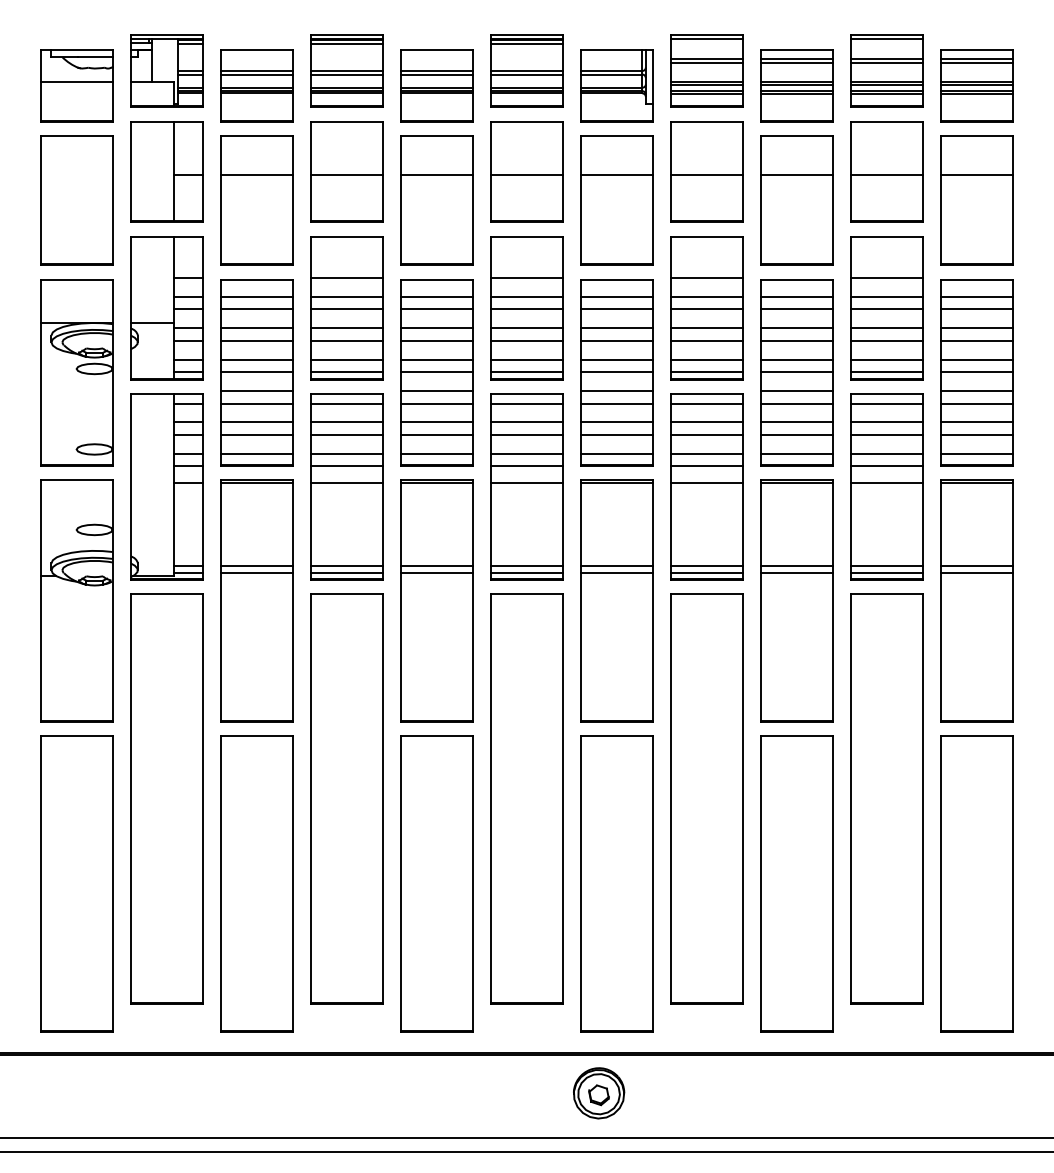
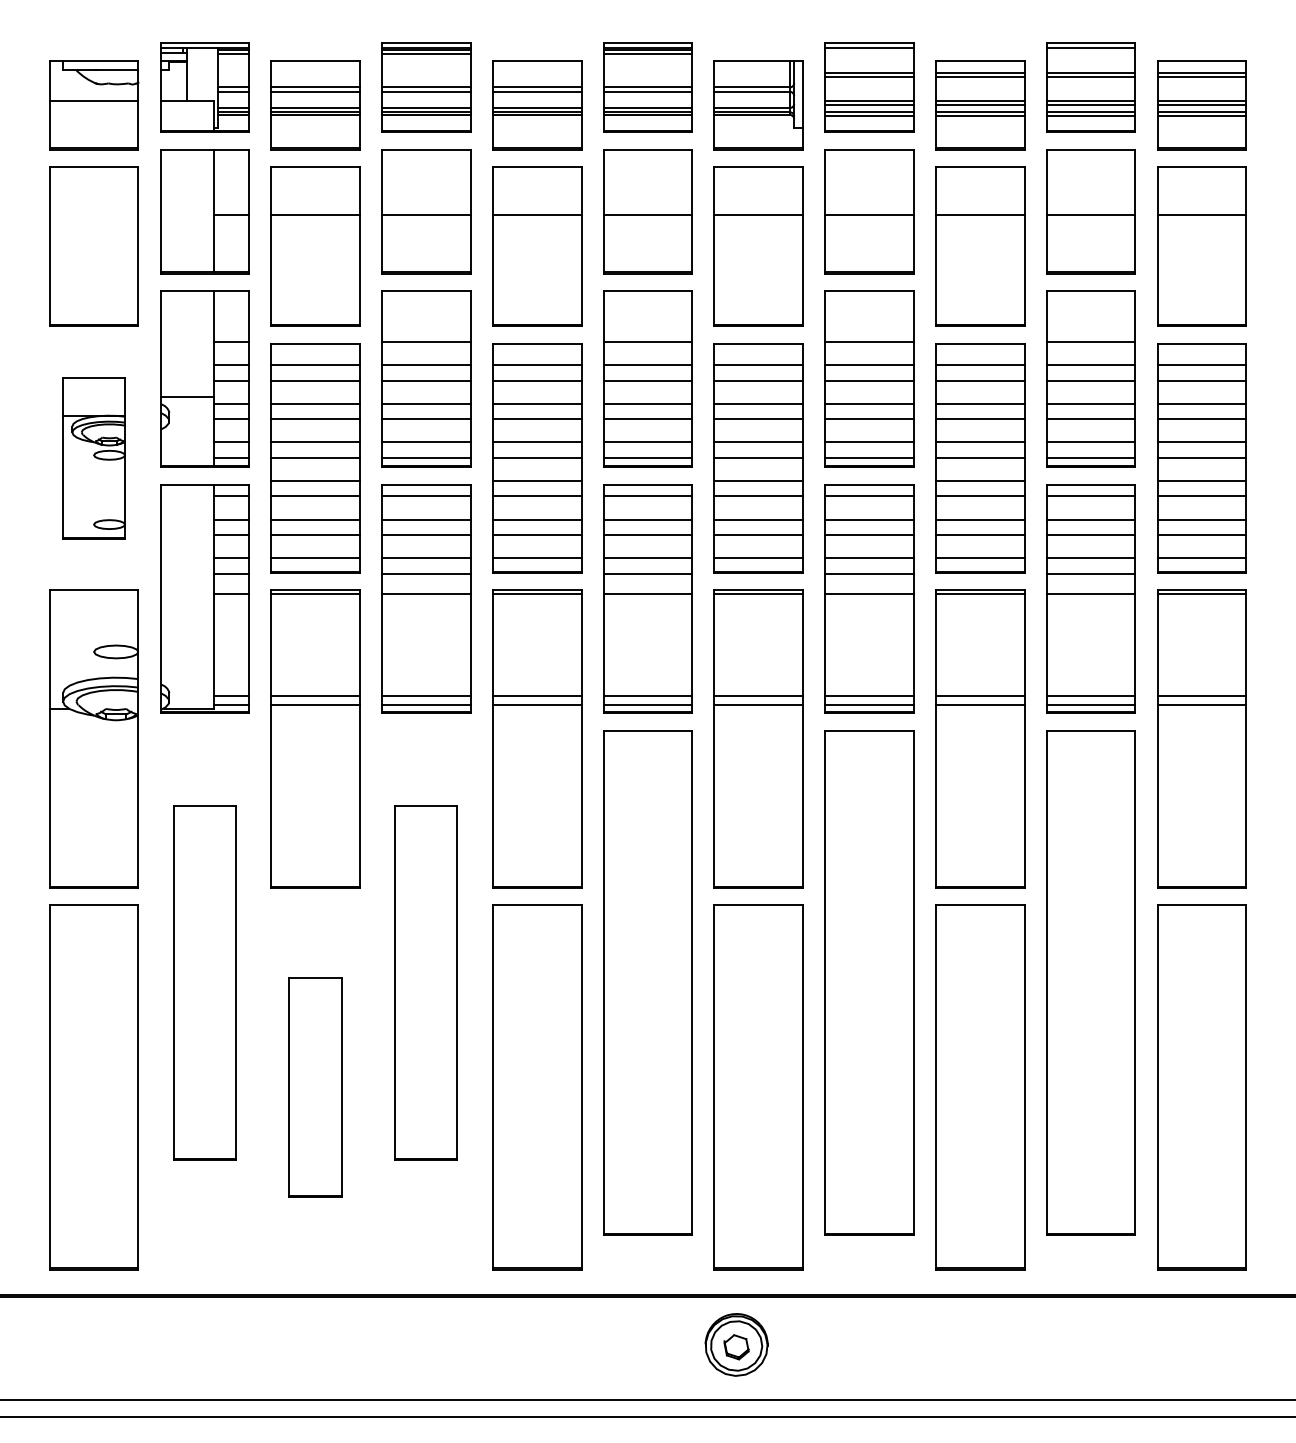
part: (76, 372) -> (93, 458), size x0.7
part: (166, 798) -> (204, 982), size x0.7
part: (346, 798) -> (426, 982), size x0.7
part: (256, 884) -> (315, 1087), size x0.6

